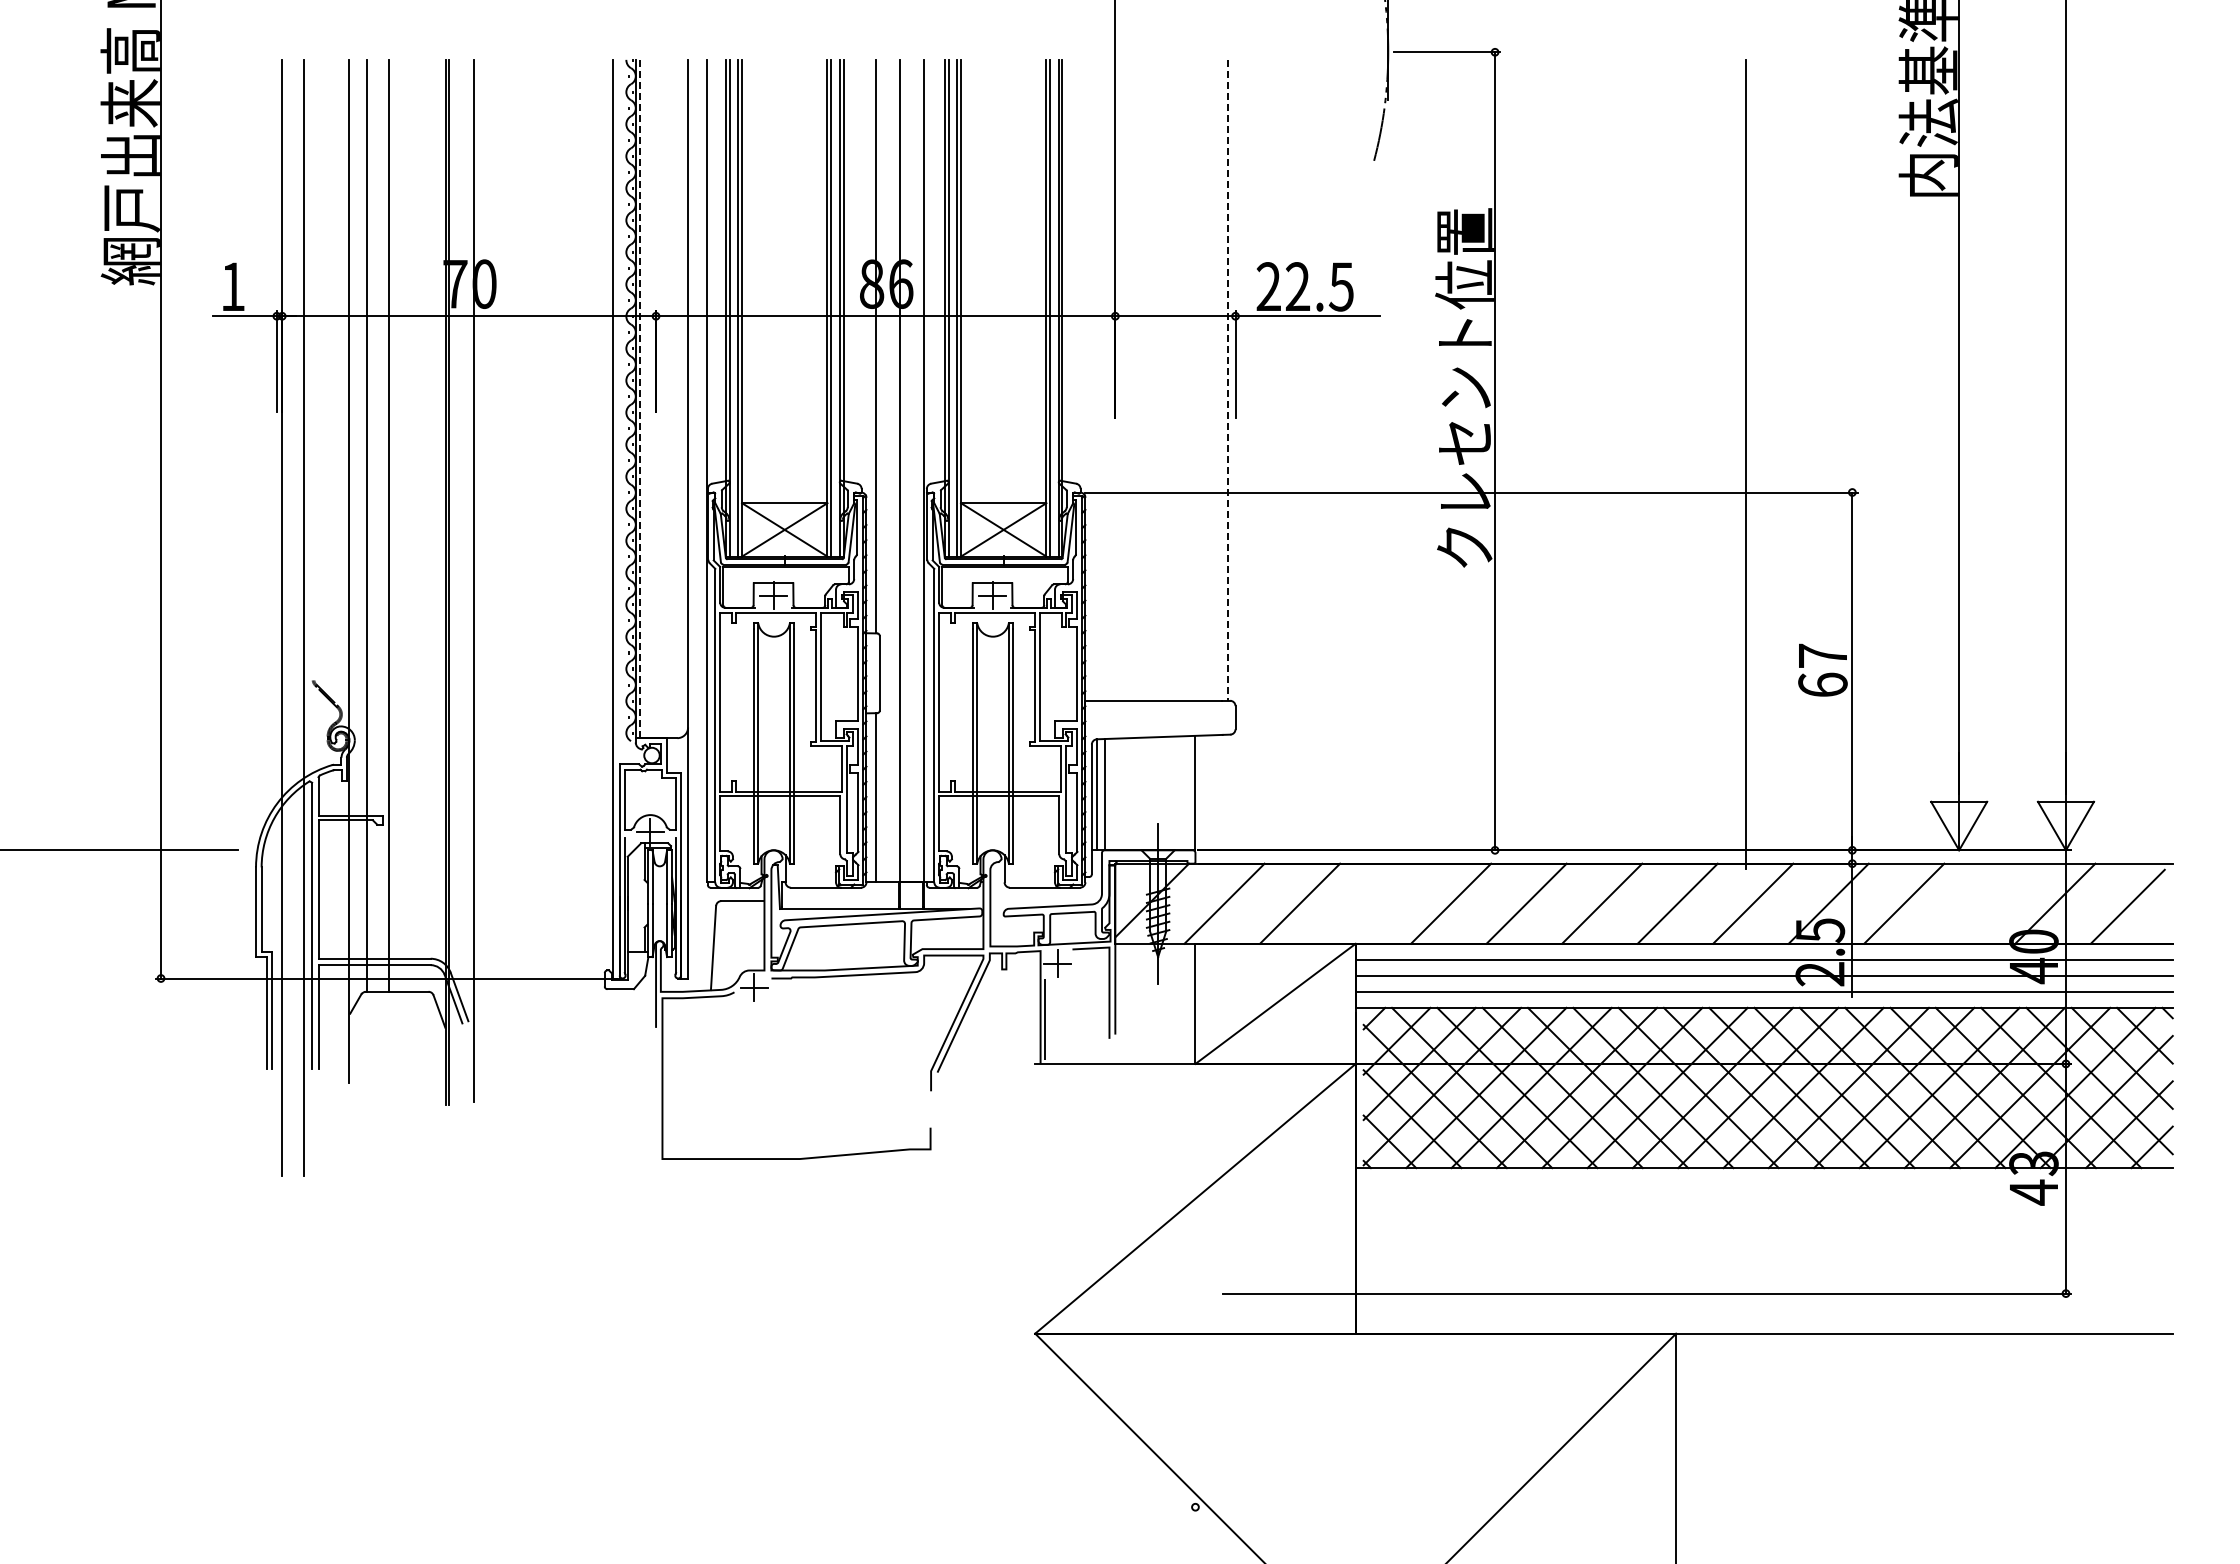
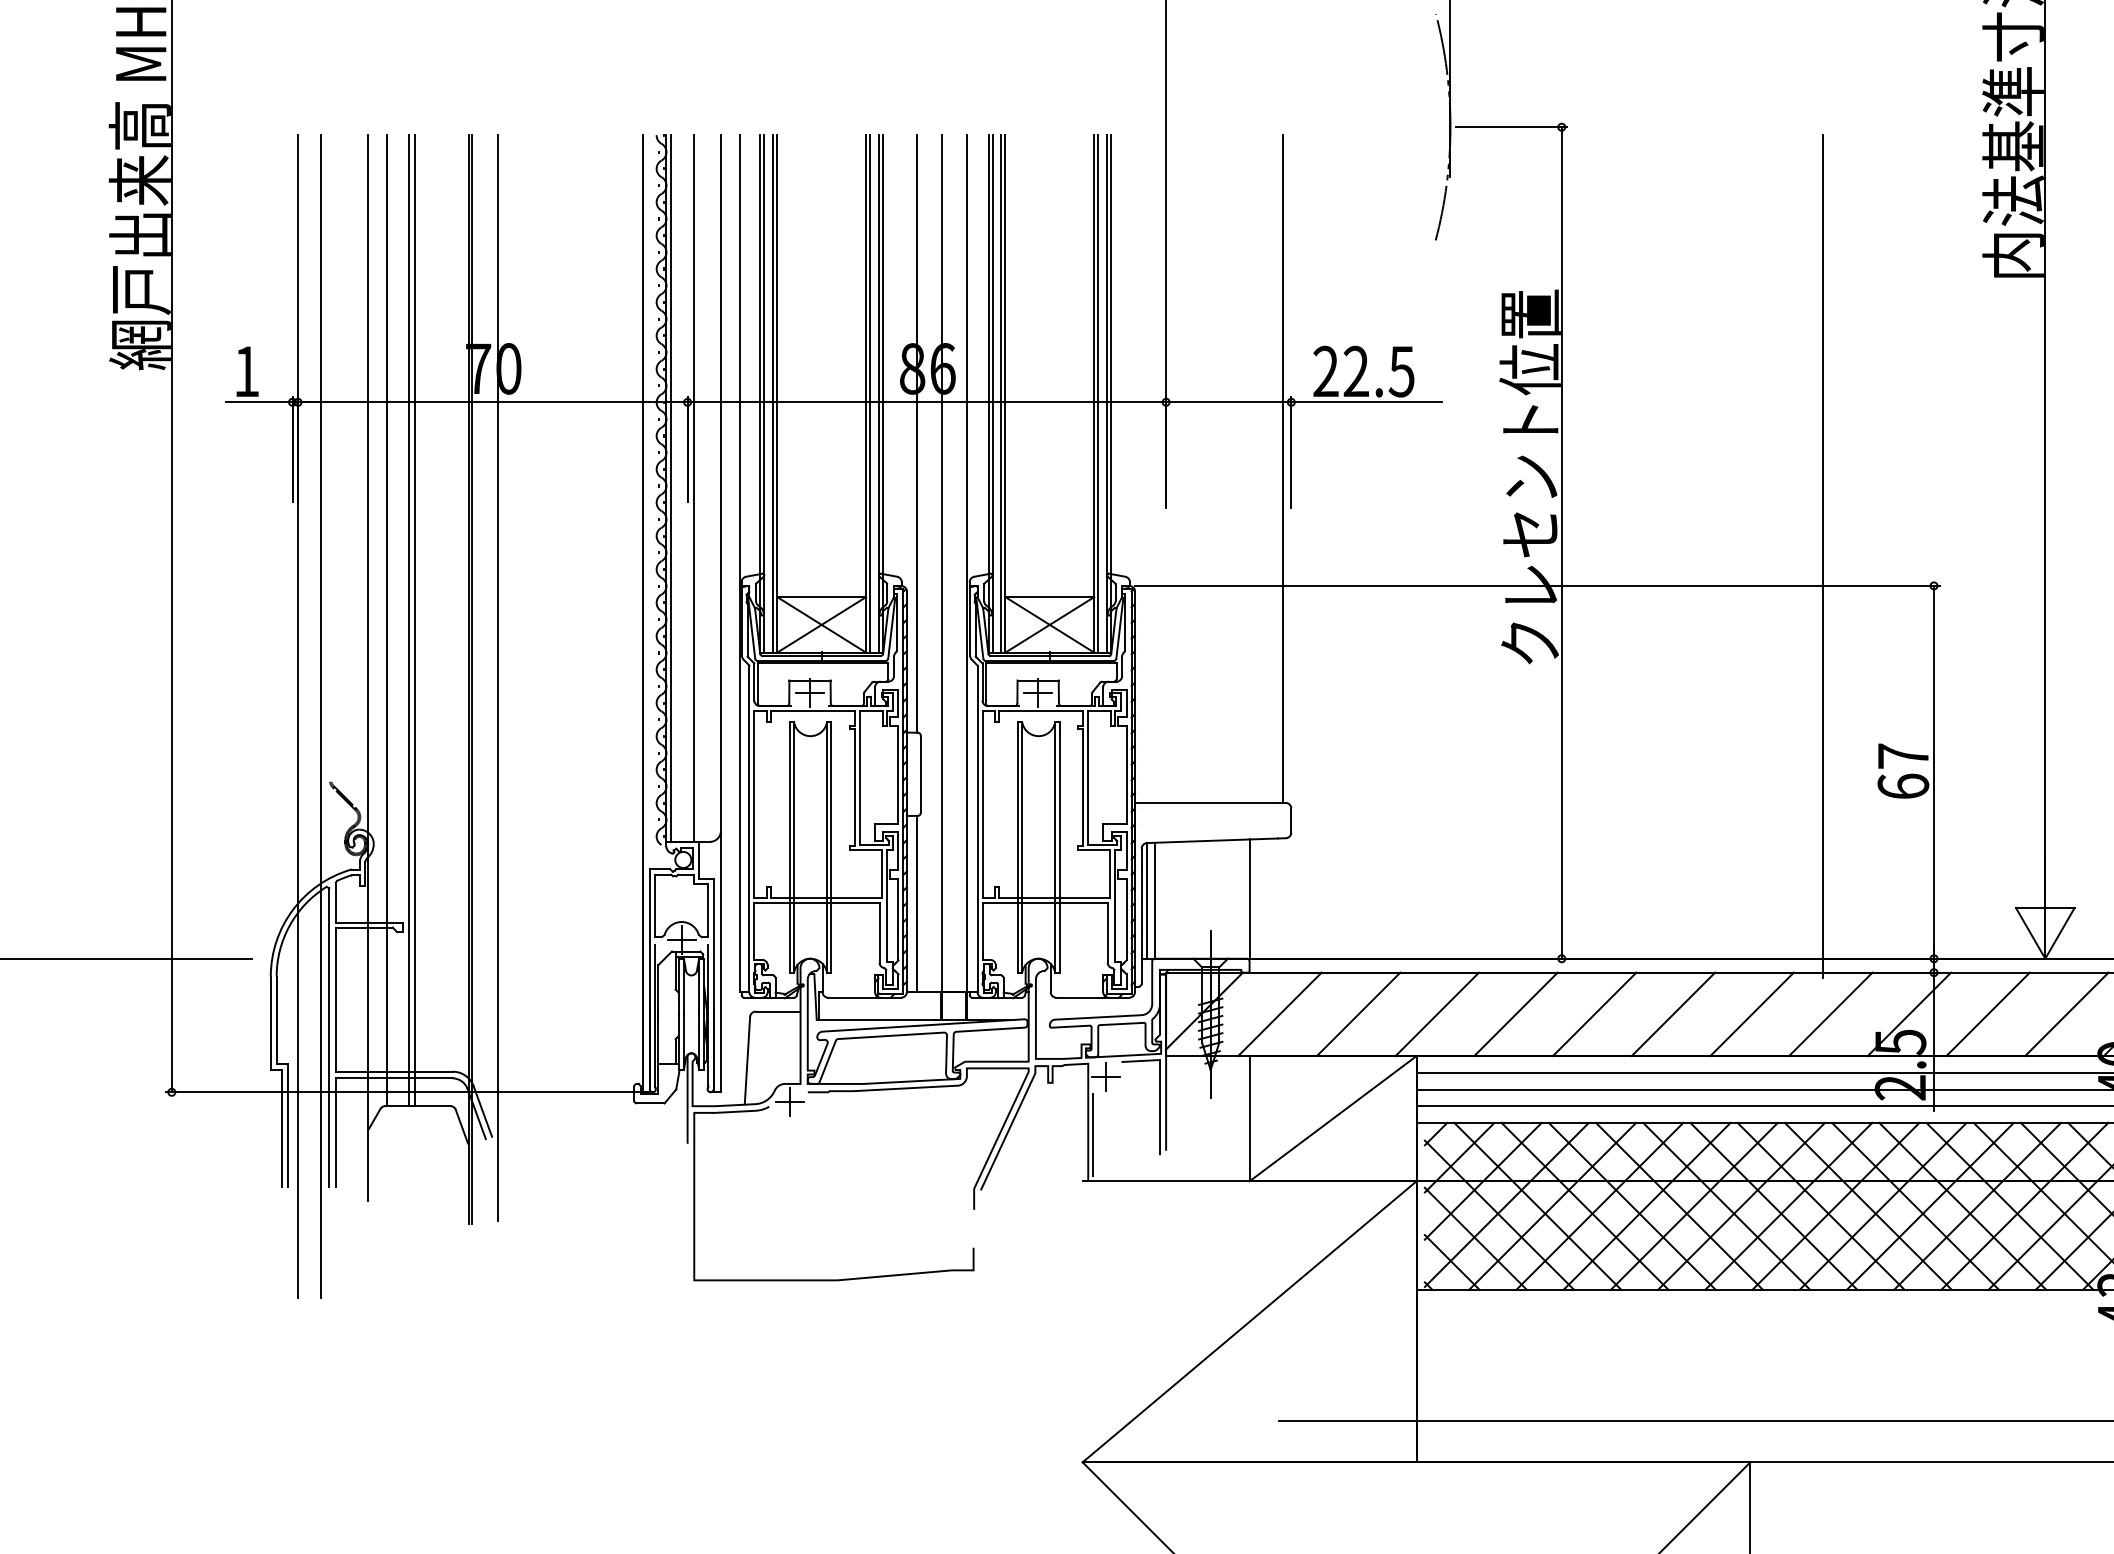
line: (1227, 380) -> (1282, 469), dashed -> solid
line: (662, 398) -> (694, 487), added
line: (640, 399) -> (671, 489), dashed -> solid
line: (394, 525) -> (415, 620), added
line: (1375, 903) -> (1437, 1014), added
line: (1979, 903) -> (2066, 1014), added

